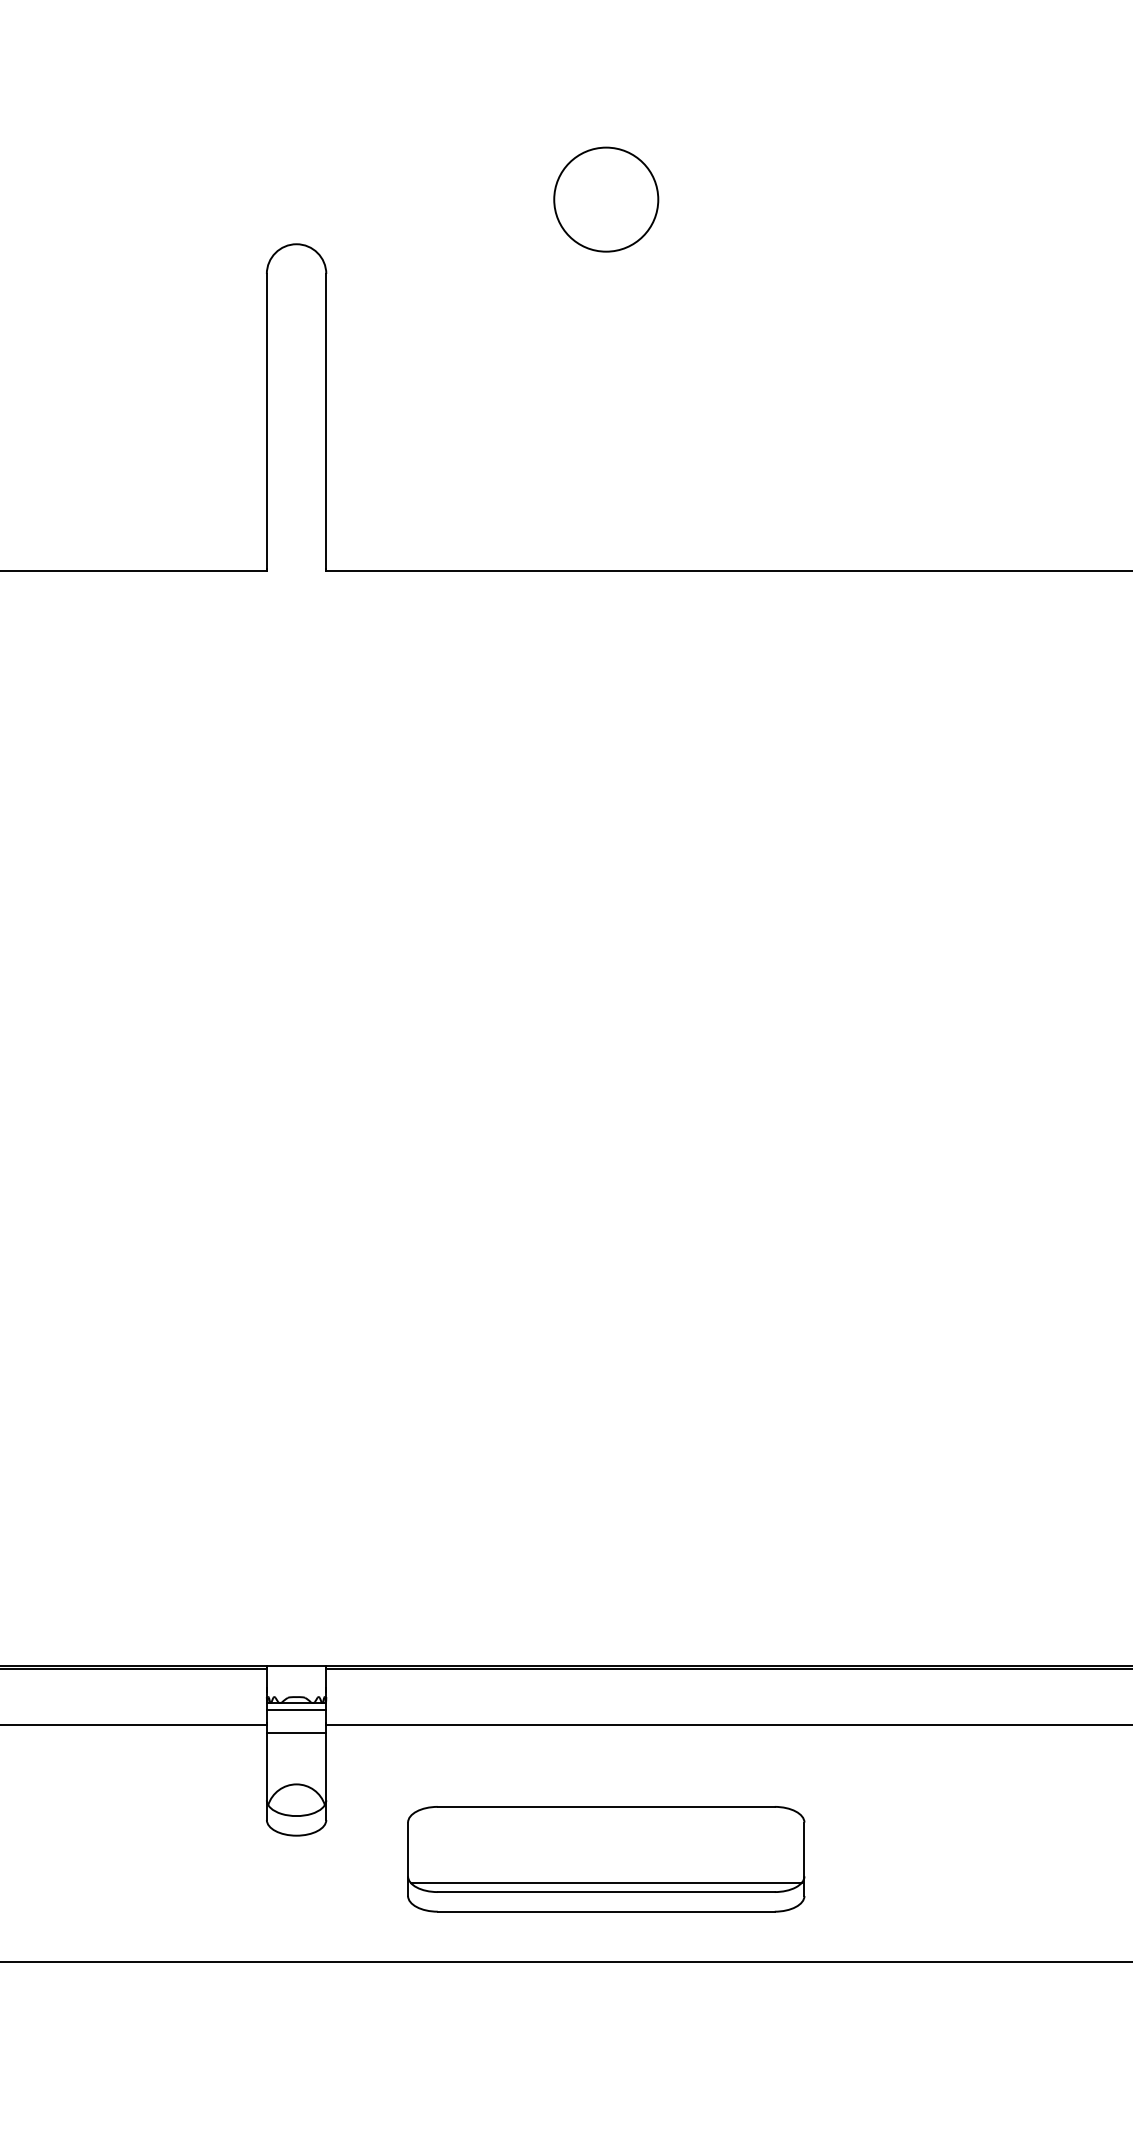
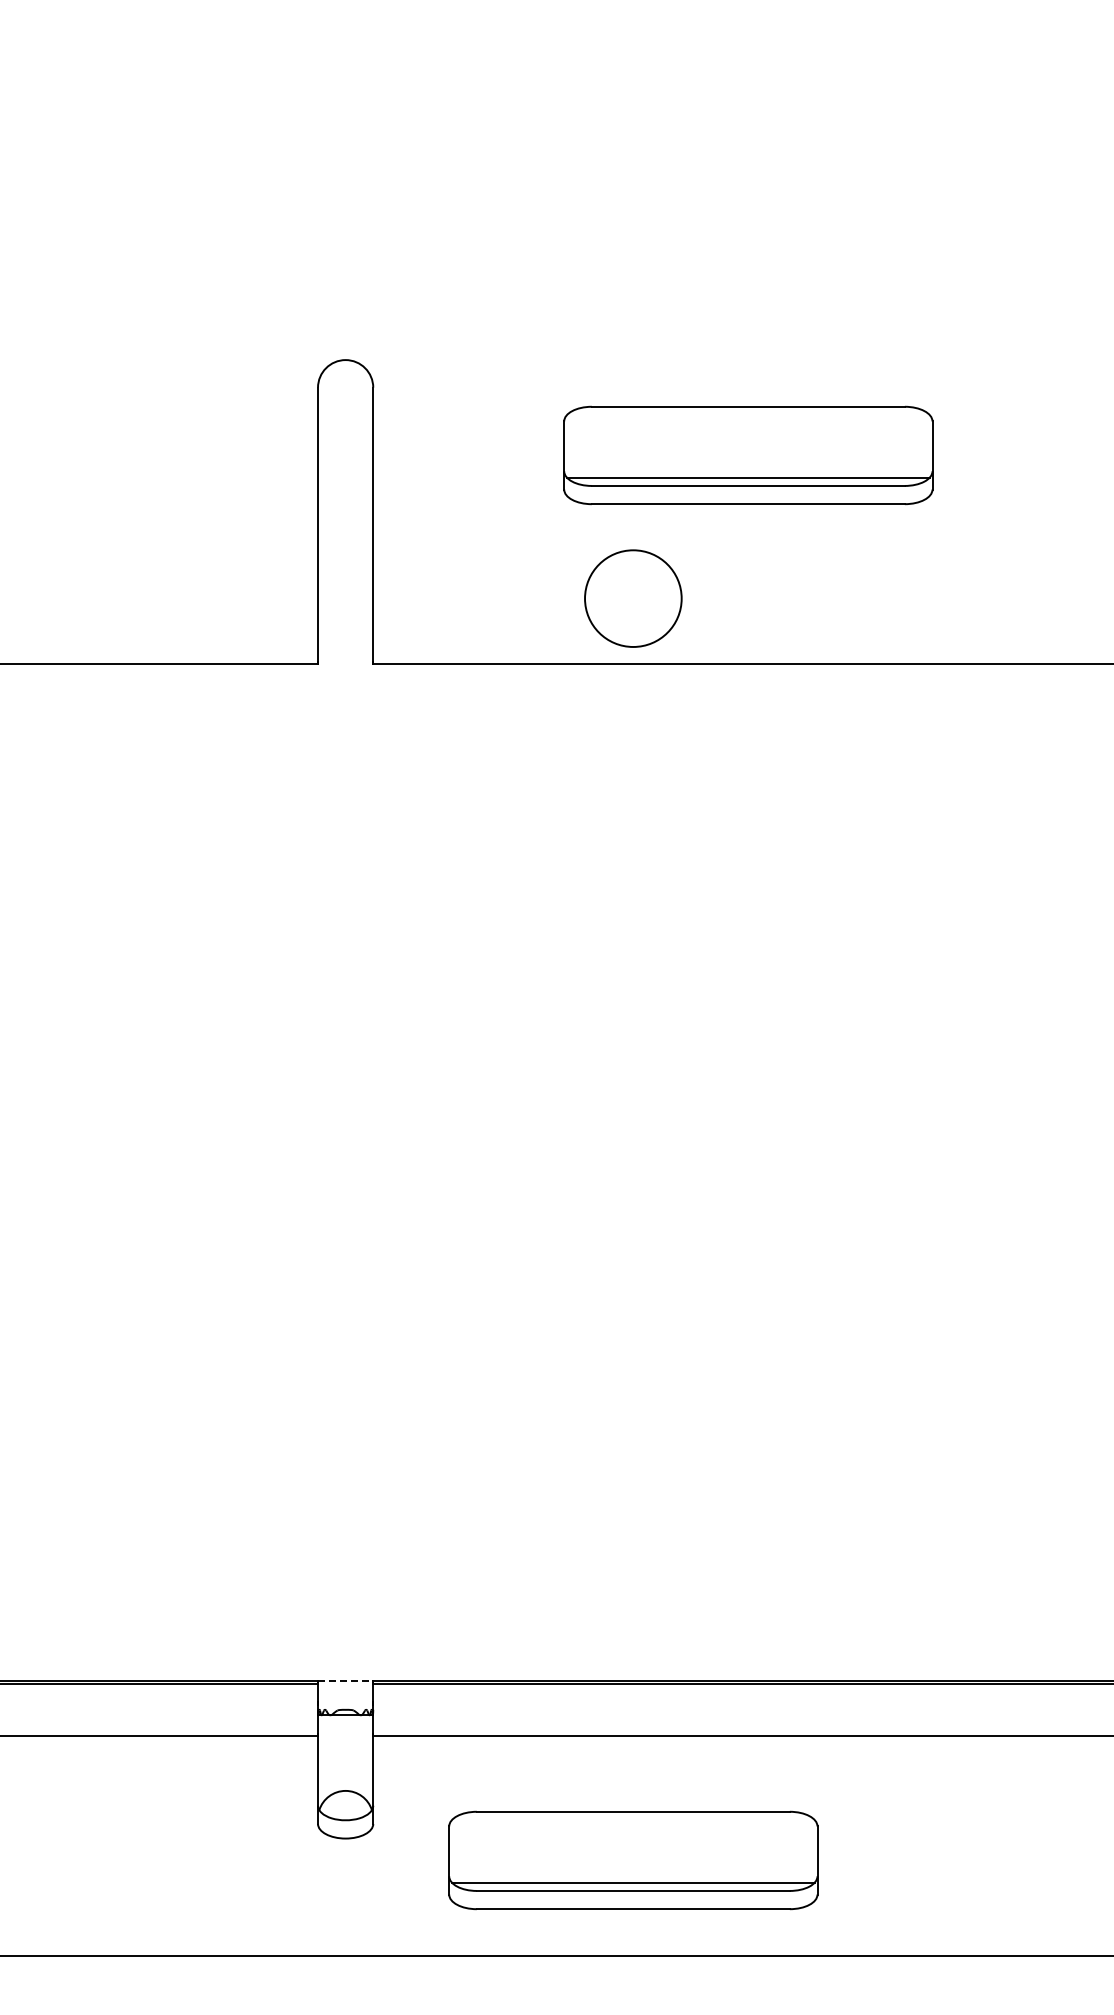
circle: (606, 199) -> (633, 598), moved
part: (730, 346) -> (748, 455), added
line: (296, 1665) -> (345, 1680), solid -> dashed
line: (296, 1710) -> (345, 1722), removed
line: (296, 1732) -> (345, 1742), removed

